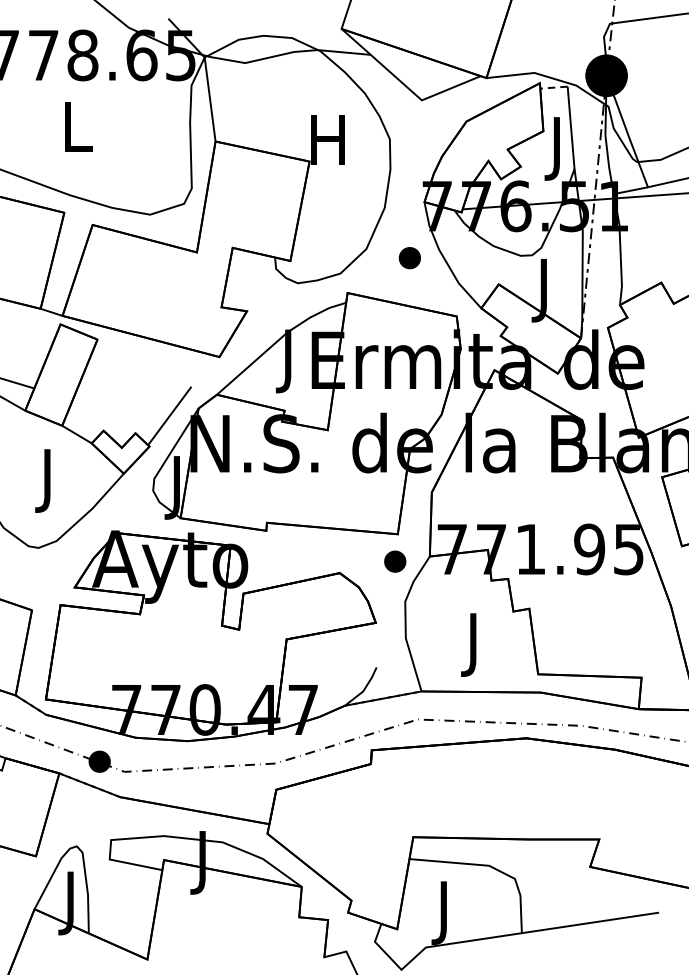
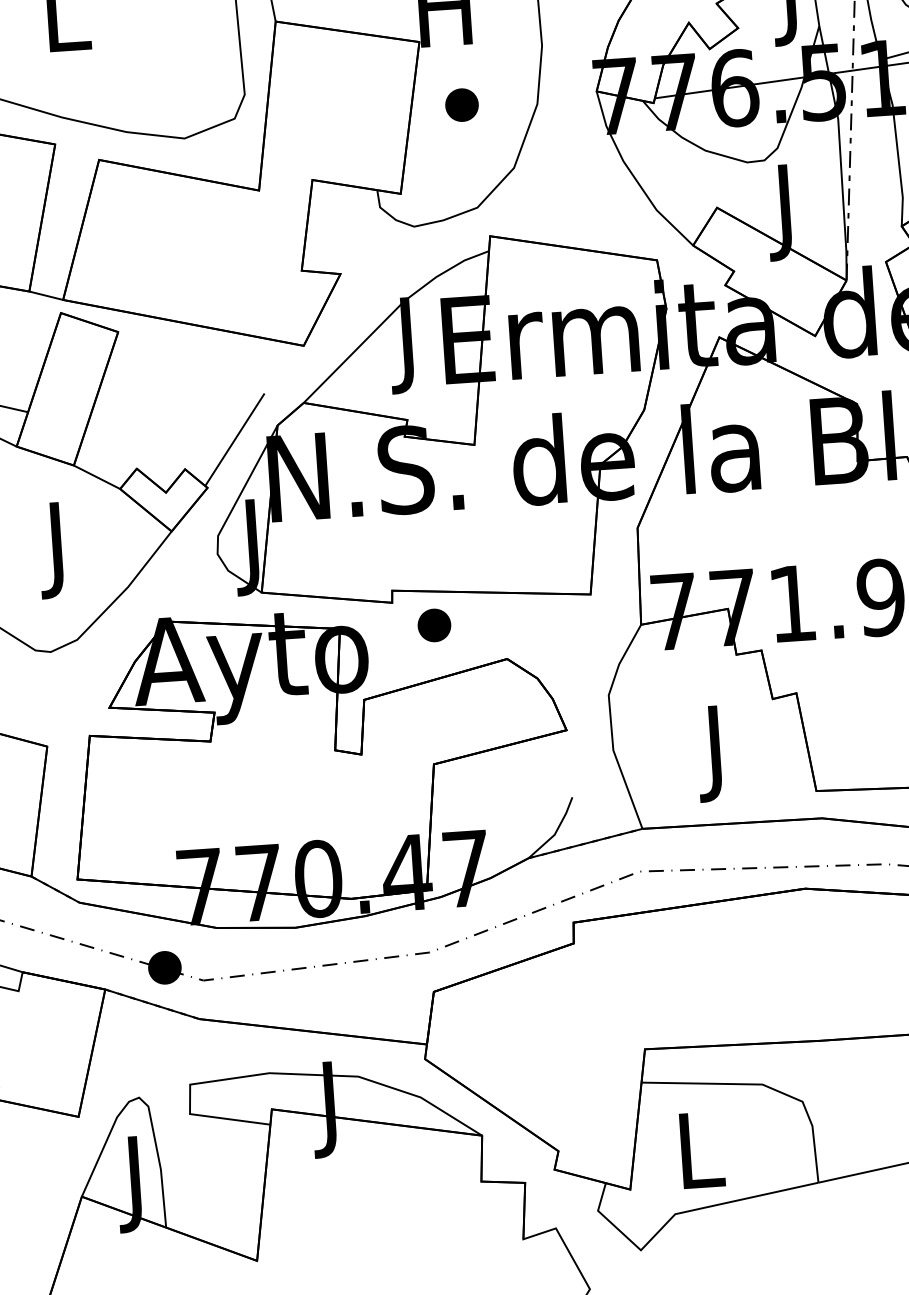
part: (409, 258) -> (461, 105), moved
part: (395, 561) -> (434, 625), moved
text: (445, 912) -> (701, 1159), J -> L

